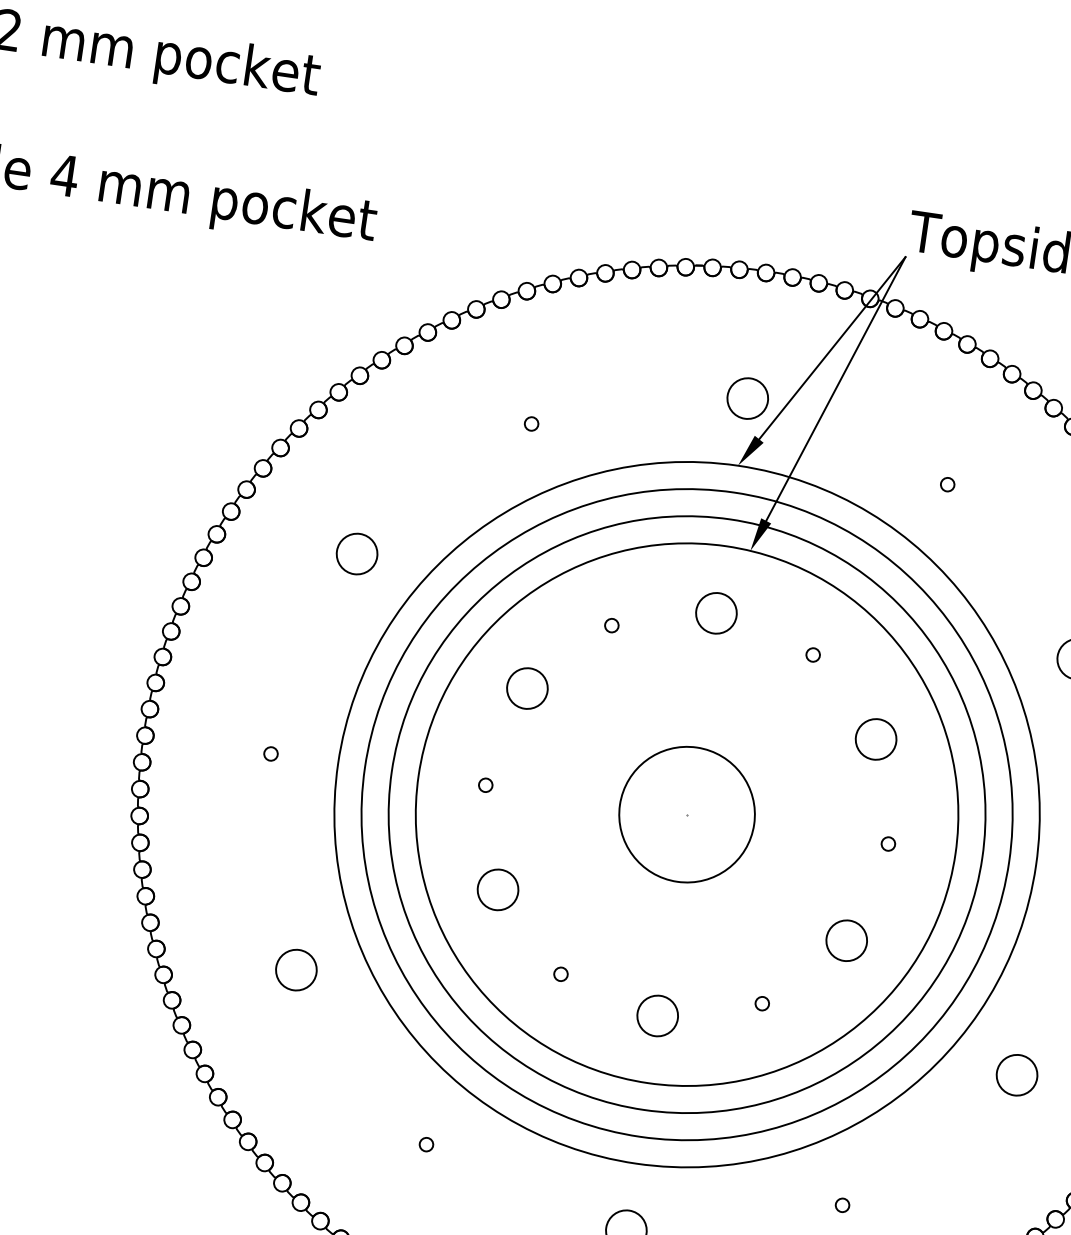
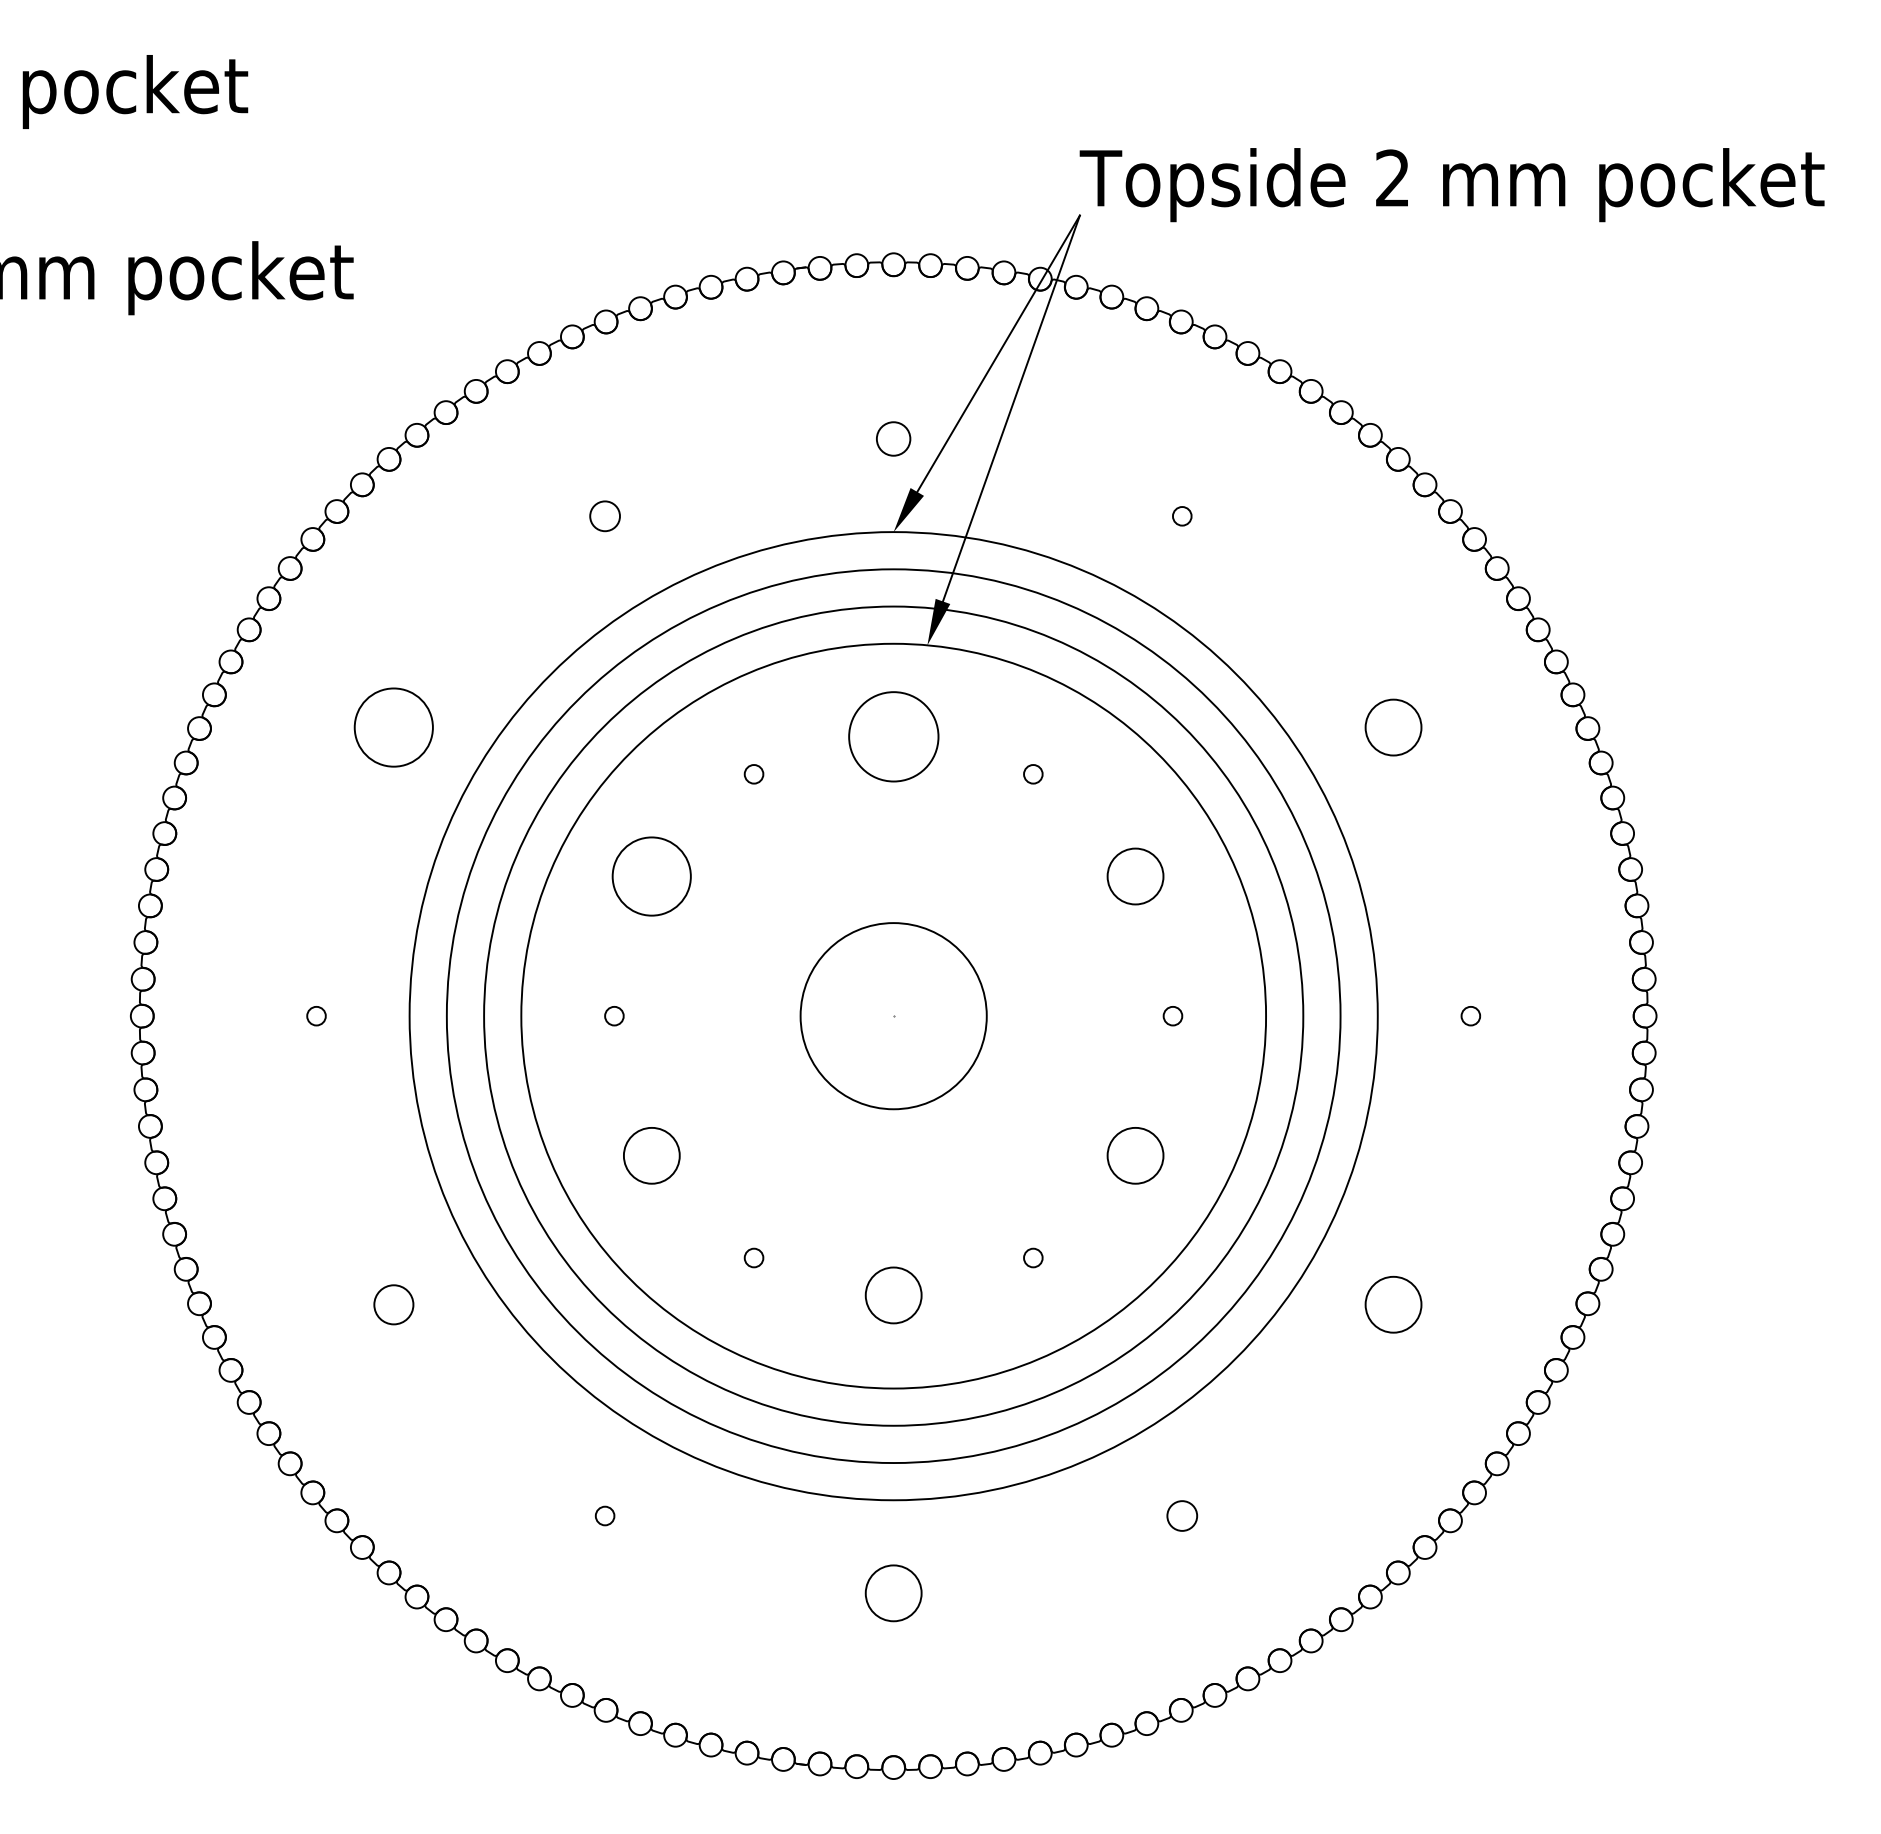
circle: (747, 398) -> (893, 438), size x0.6
circle: (531, 424) -> (604, 516), size x1.6
circle: (356, 553) -> (393, 727), size x1.4
circle: (716, 613) -> (893, 736), size x1.6
circle: (527, 688) -> (651, 876), size x1.4
circle: (296, 969) -> (393, 1304), size x0.7
circle: (842, 1204) -> (1181, 1515), size x1.6

